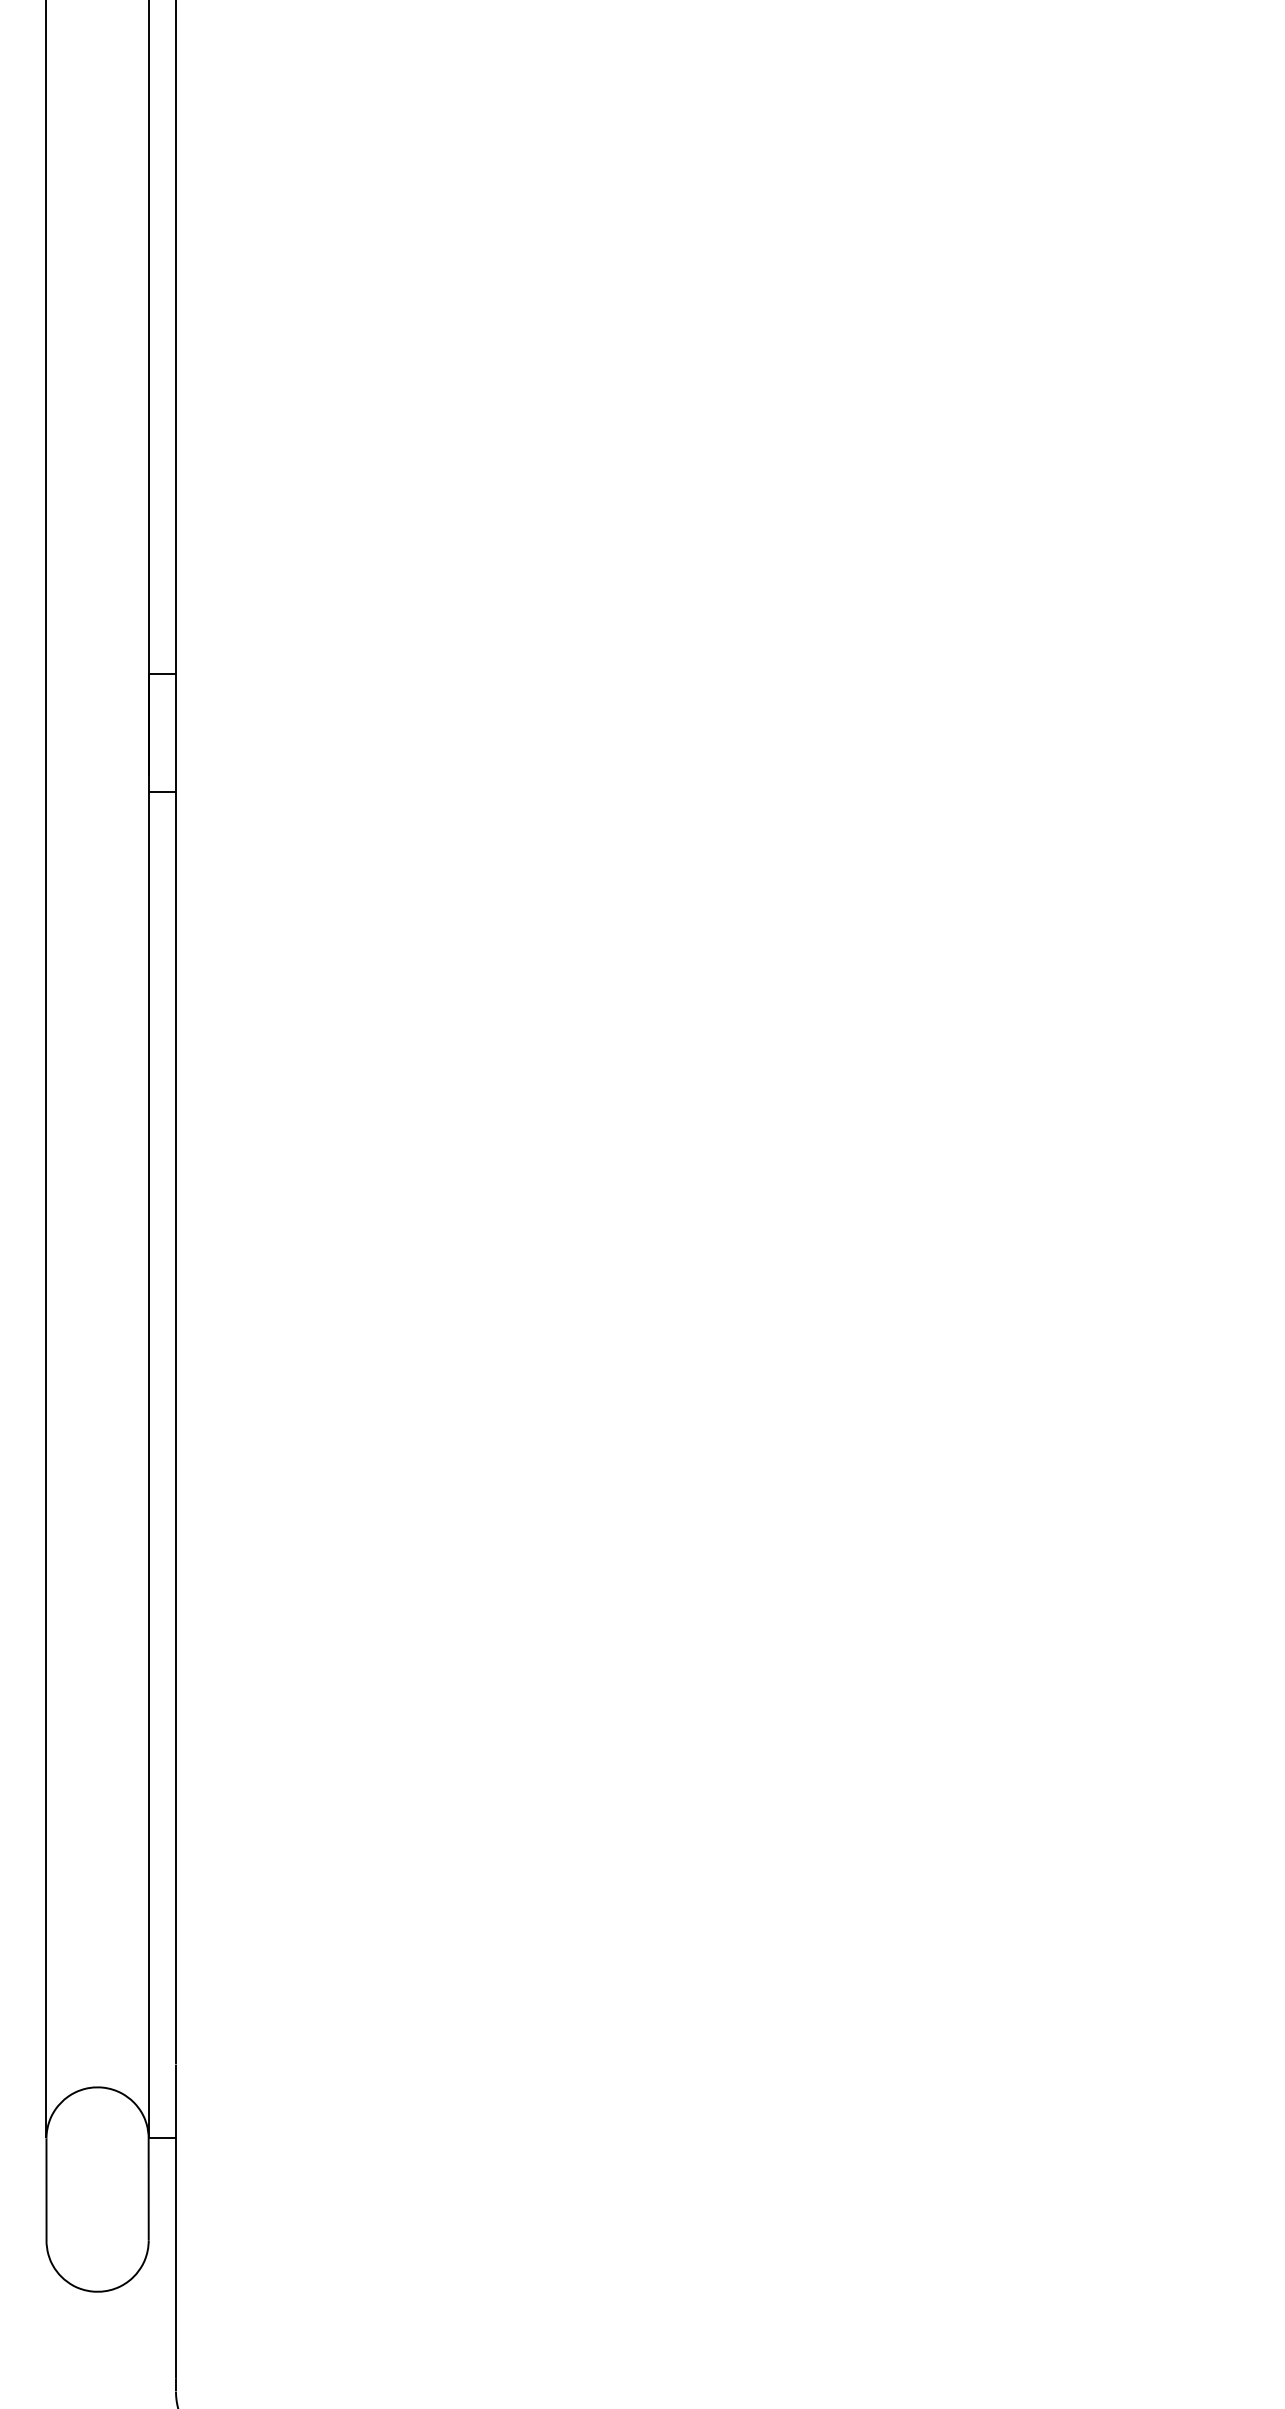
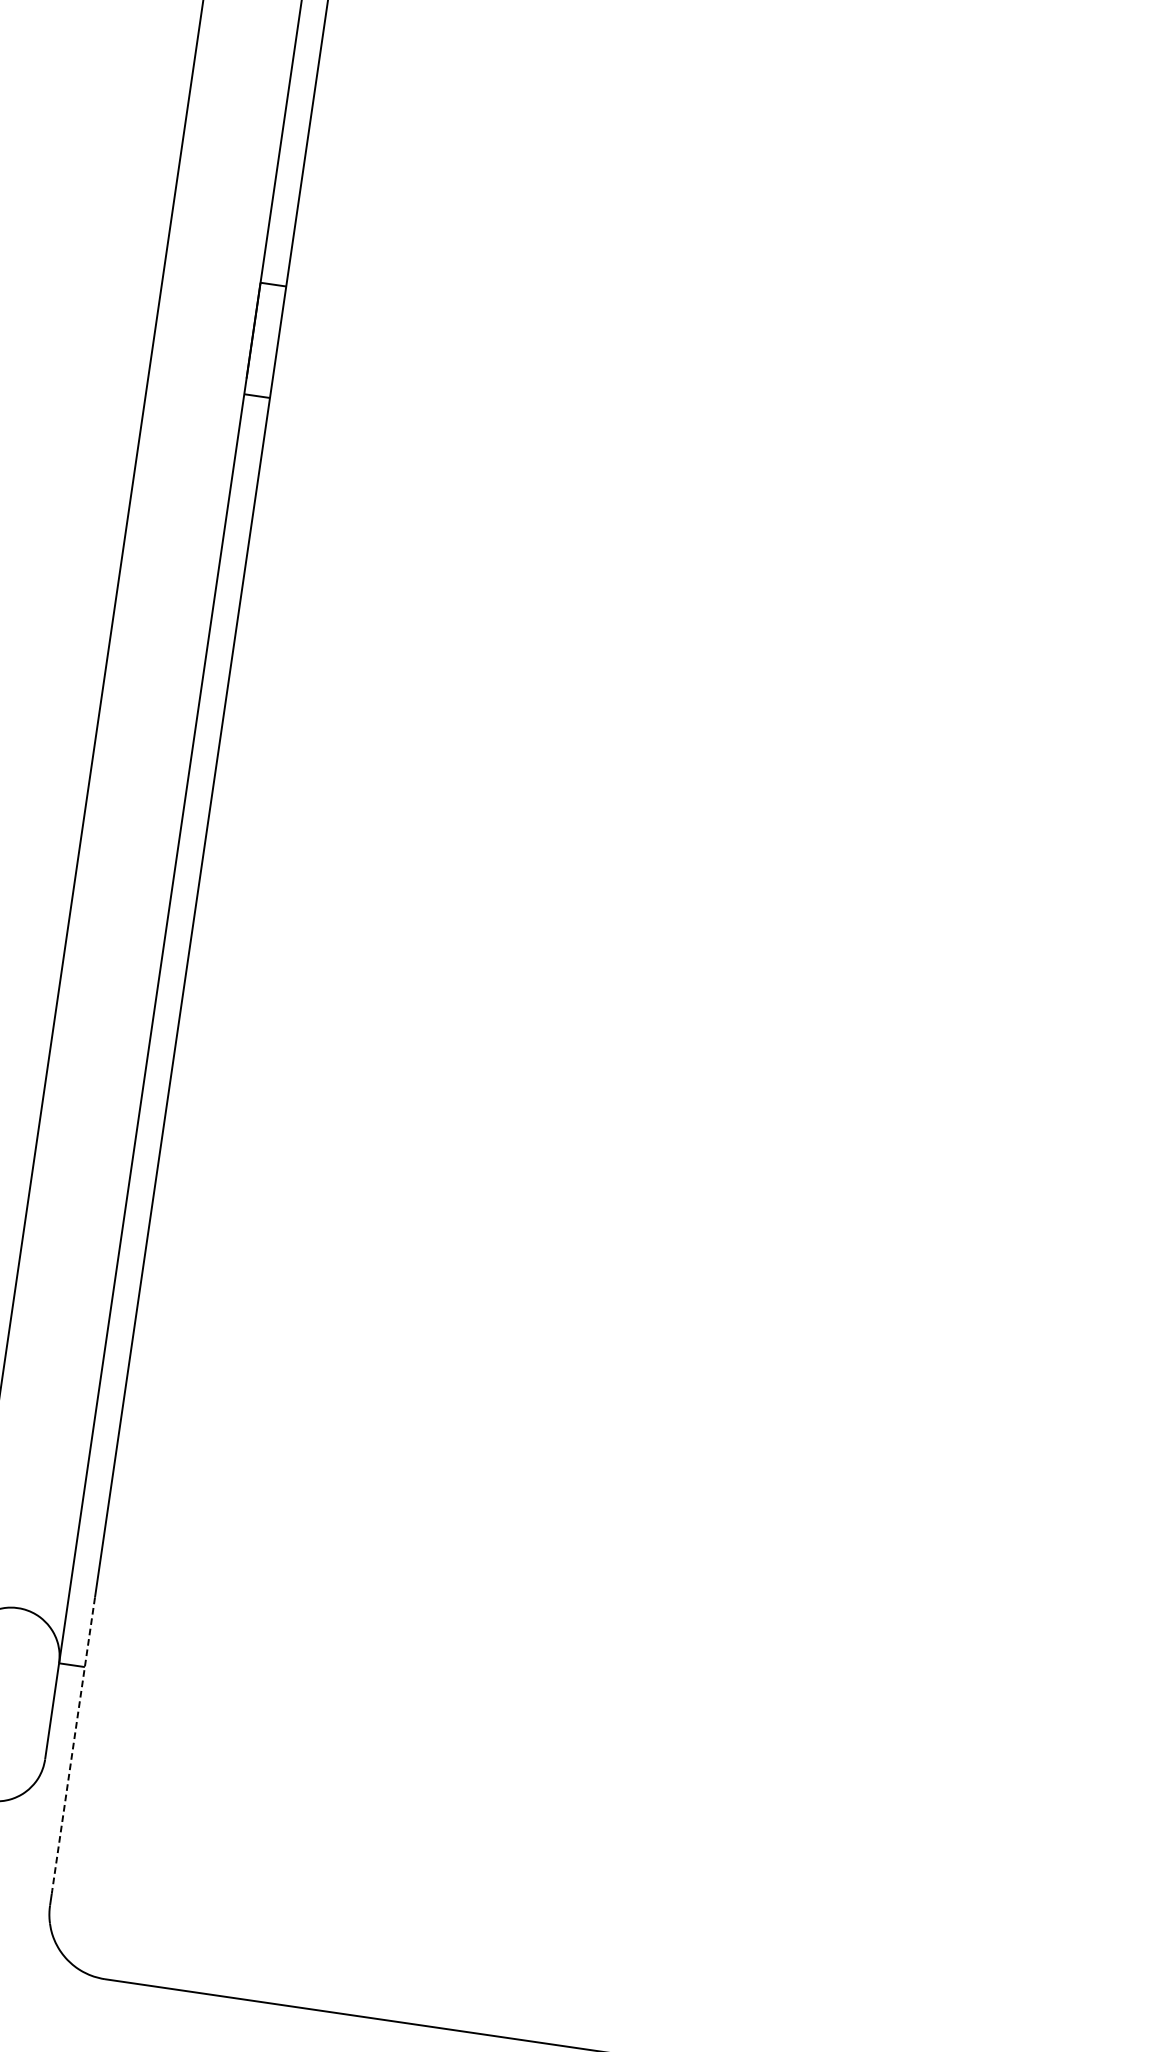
line: (175, 2220) -> (73, 1744), solid -> dashed

